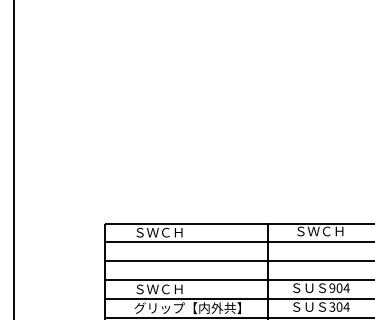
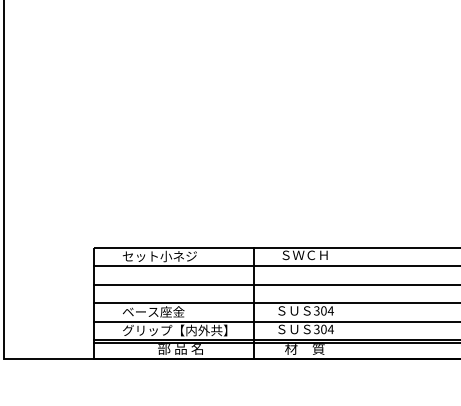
text: (171, 232) -> (159, 256), ＳＷＣＨ -> セット小ネジ
text: (165, 288) -> (153, 311), ＳＷＣＨ -> ベース座金
text: (331, 288) -> (316, 311), 904 -> 304

